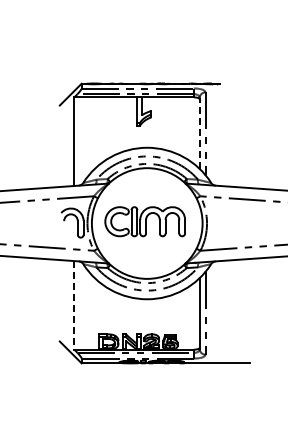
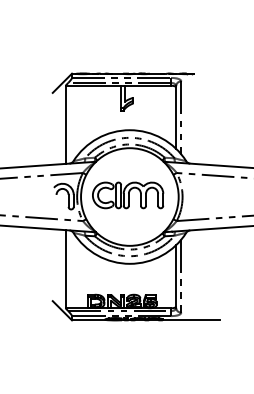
line: (199, 132) -> (175, 116), dashed -> solid
line: (74, 305) -> (65, 269), dashed -> solid

